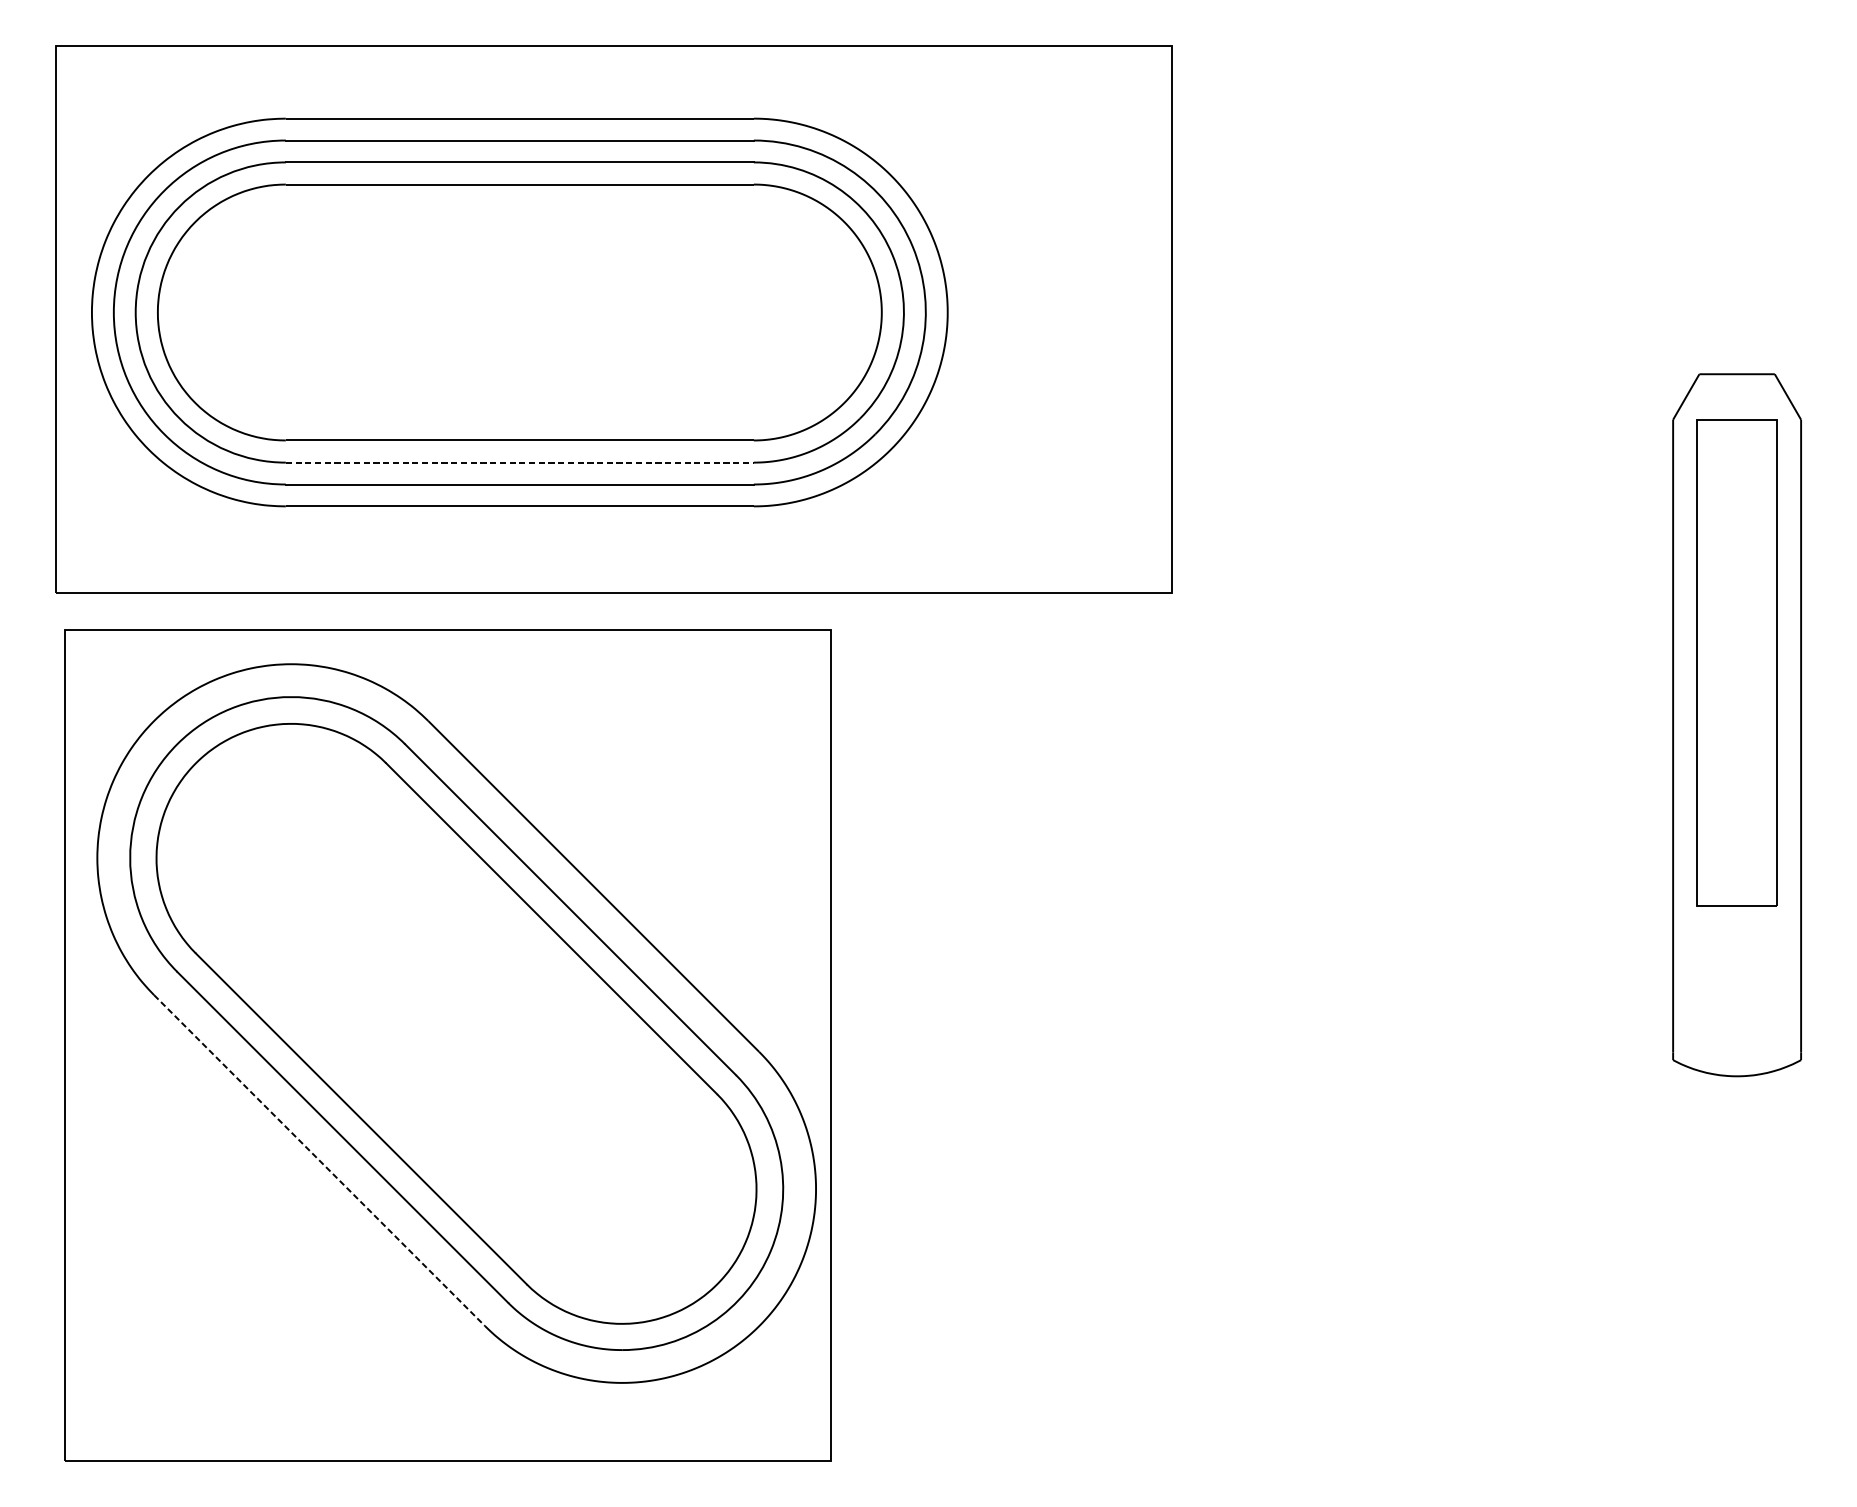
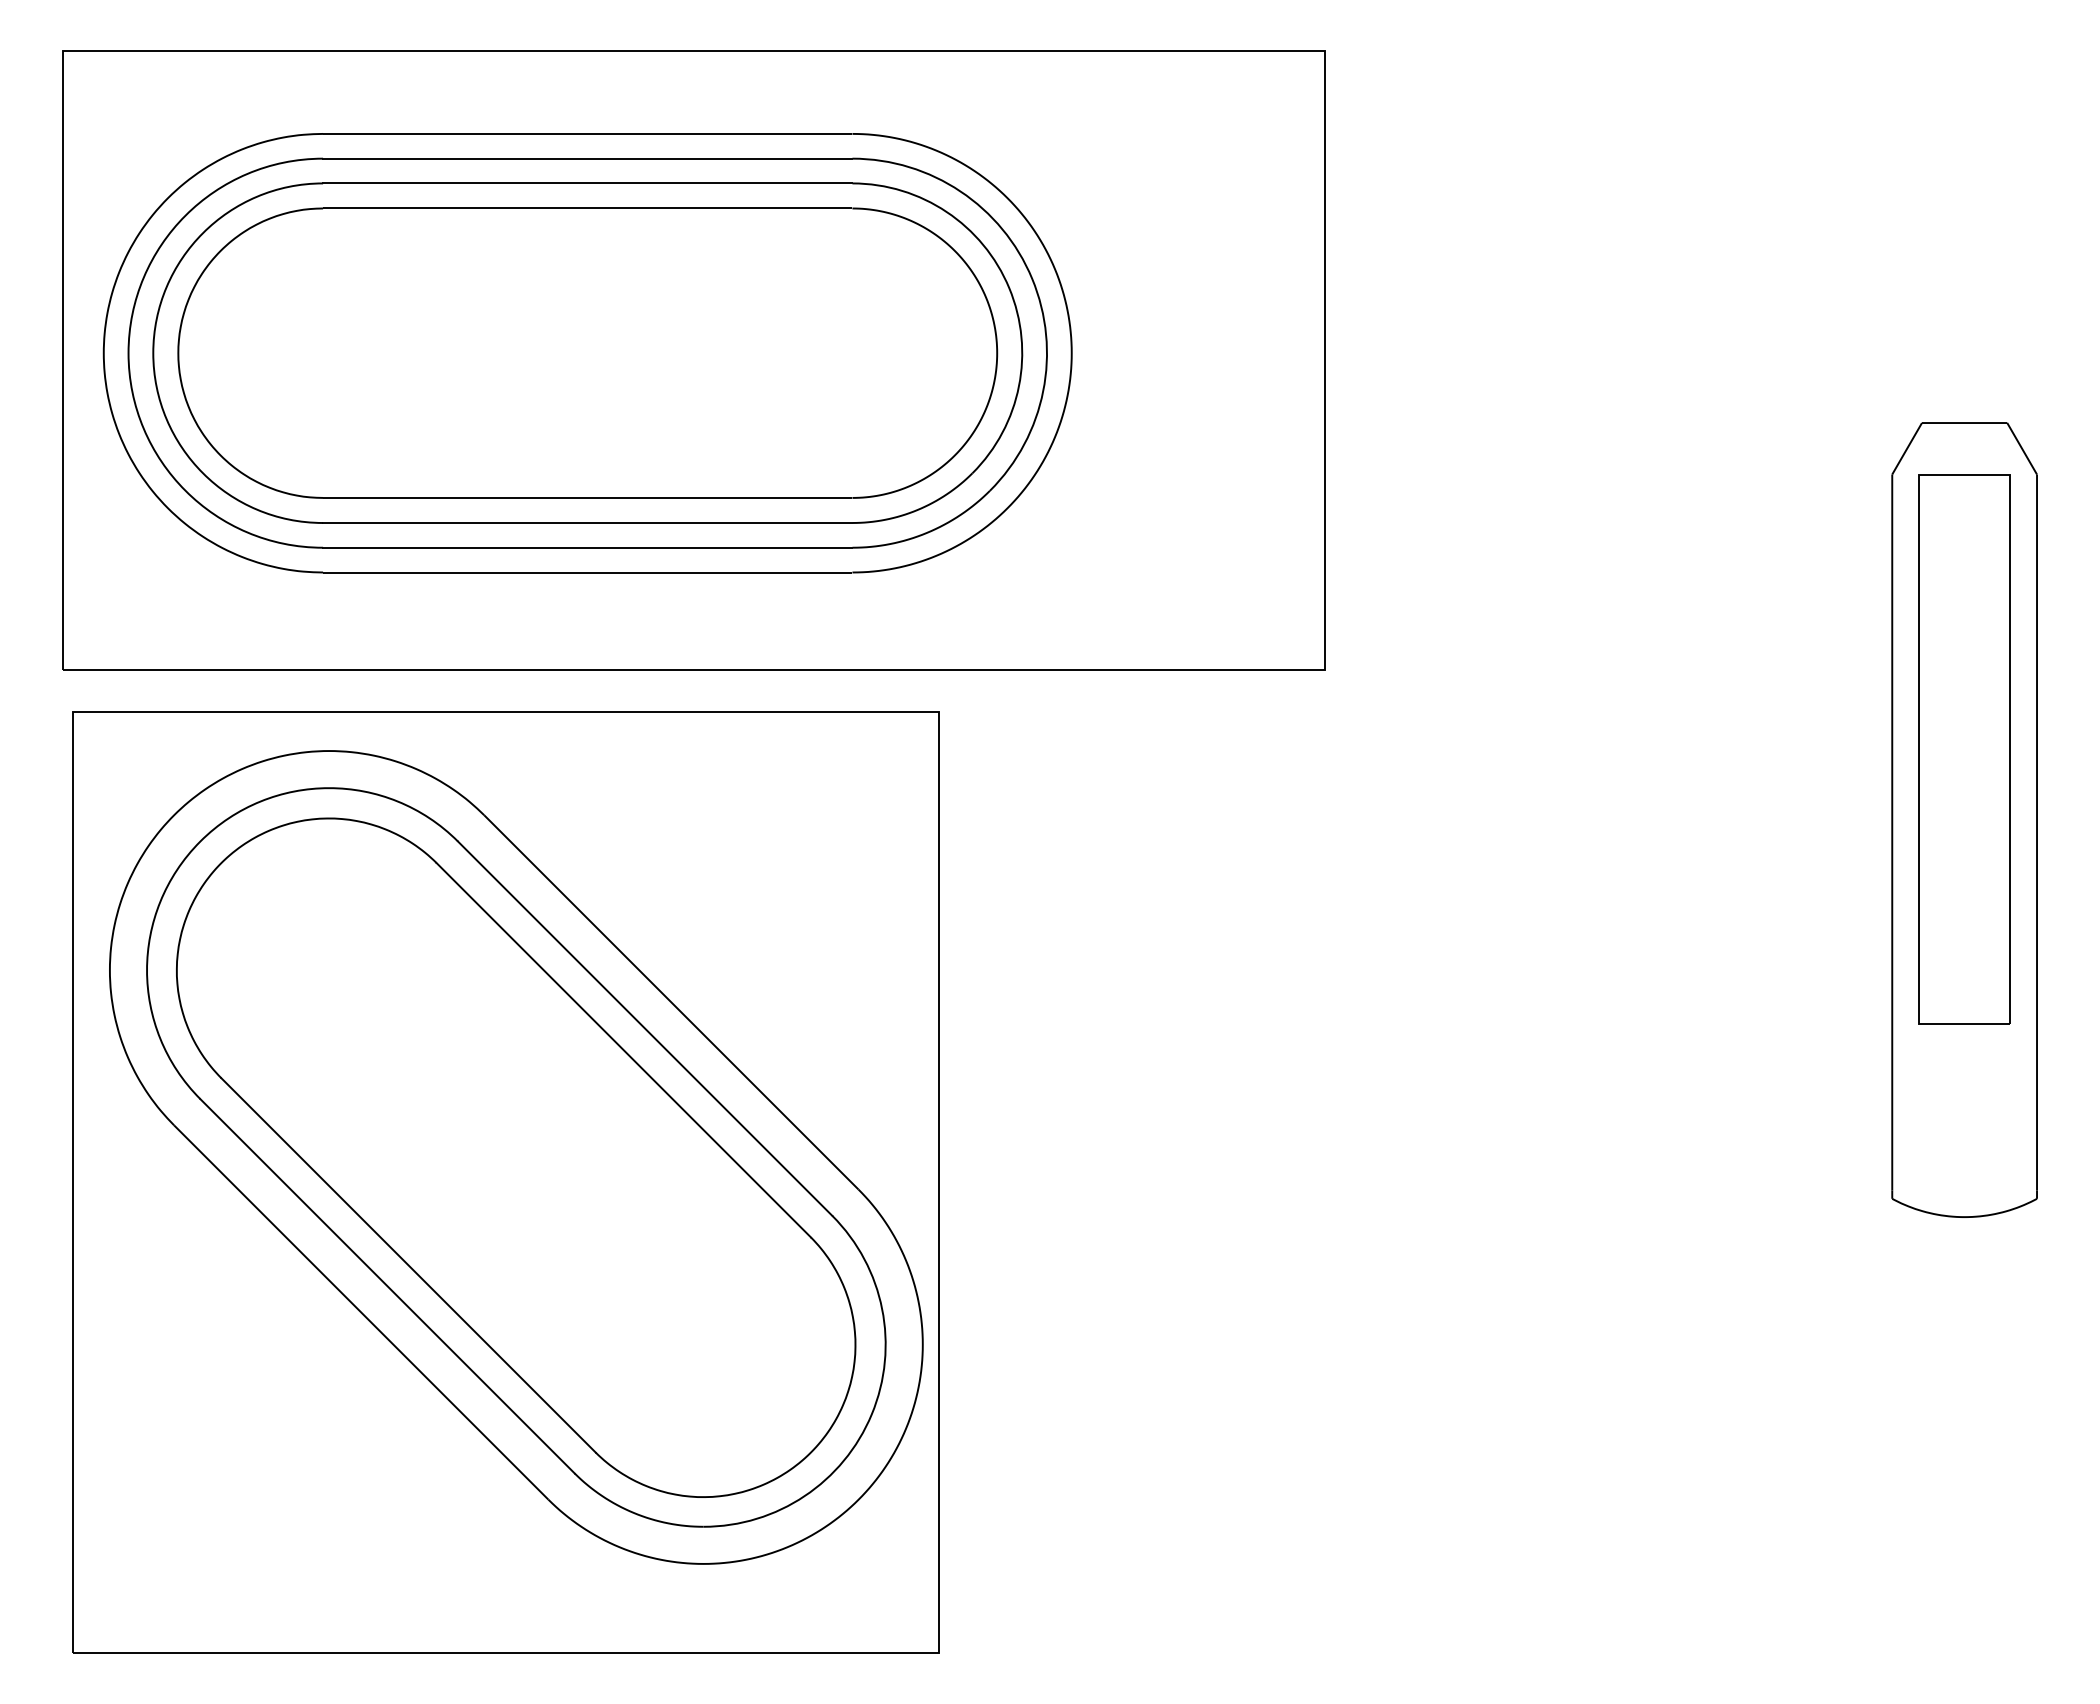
line: (519, 463) -> (587, 523), dashed -> solid
line: (319, 1160) -> (361, 1312), dashed -> solid

